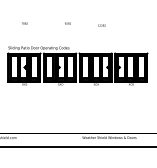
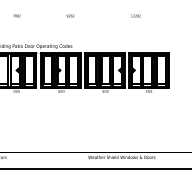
text: (101, 25) -> (135, 15), moved

